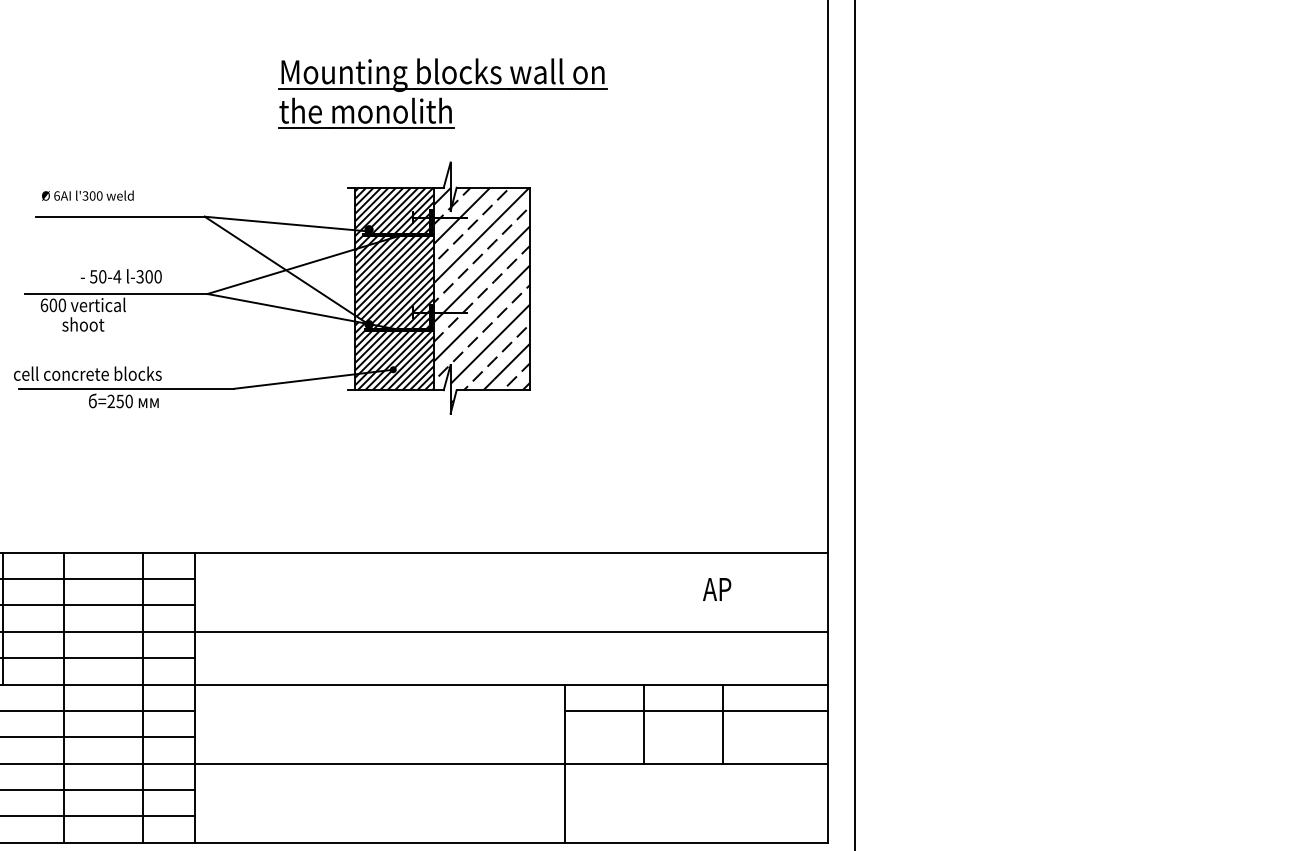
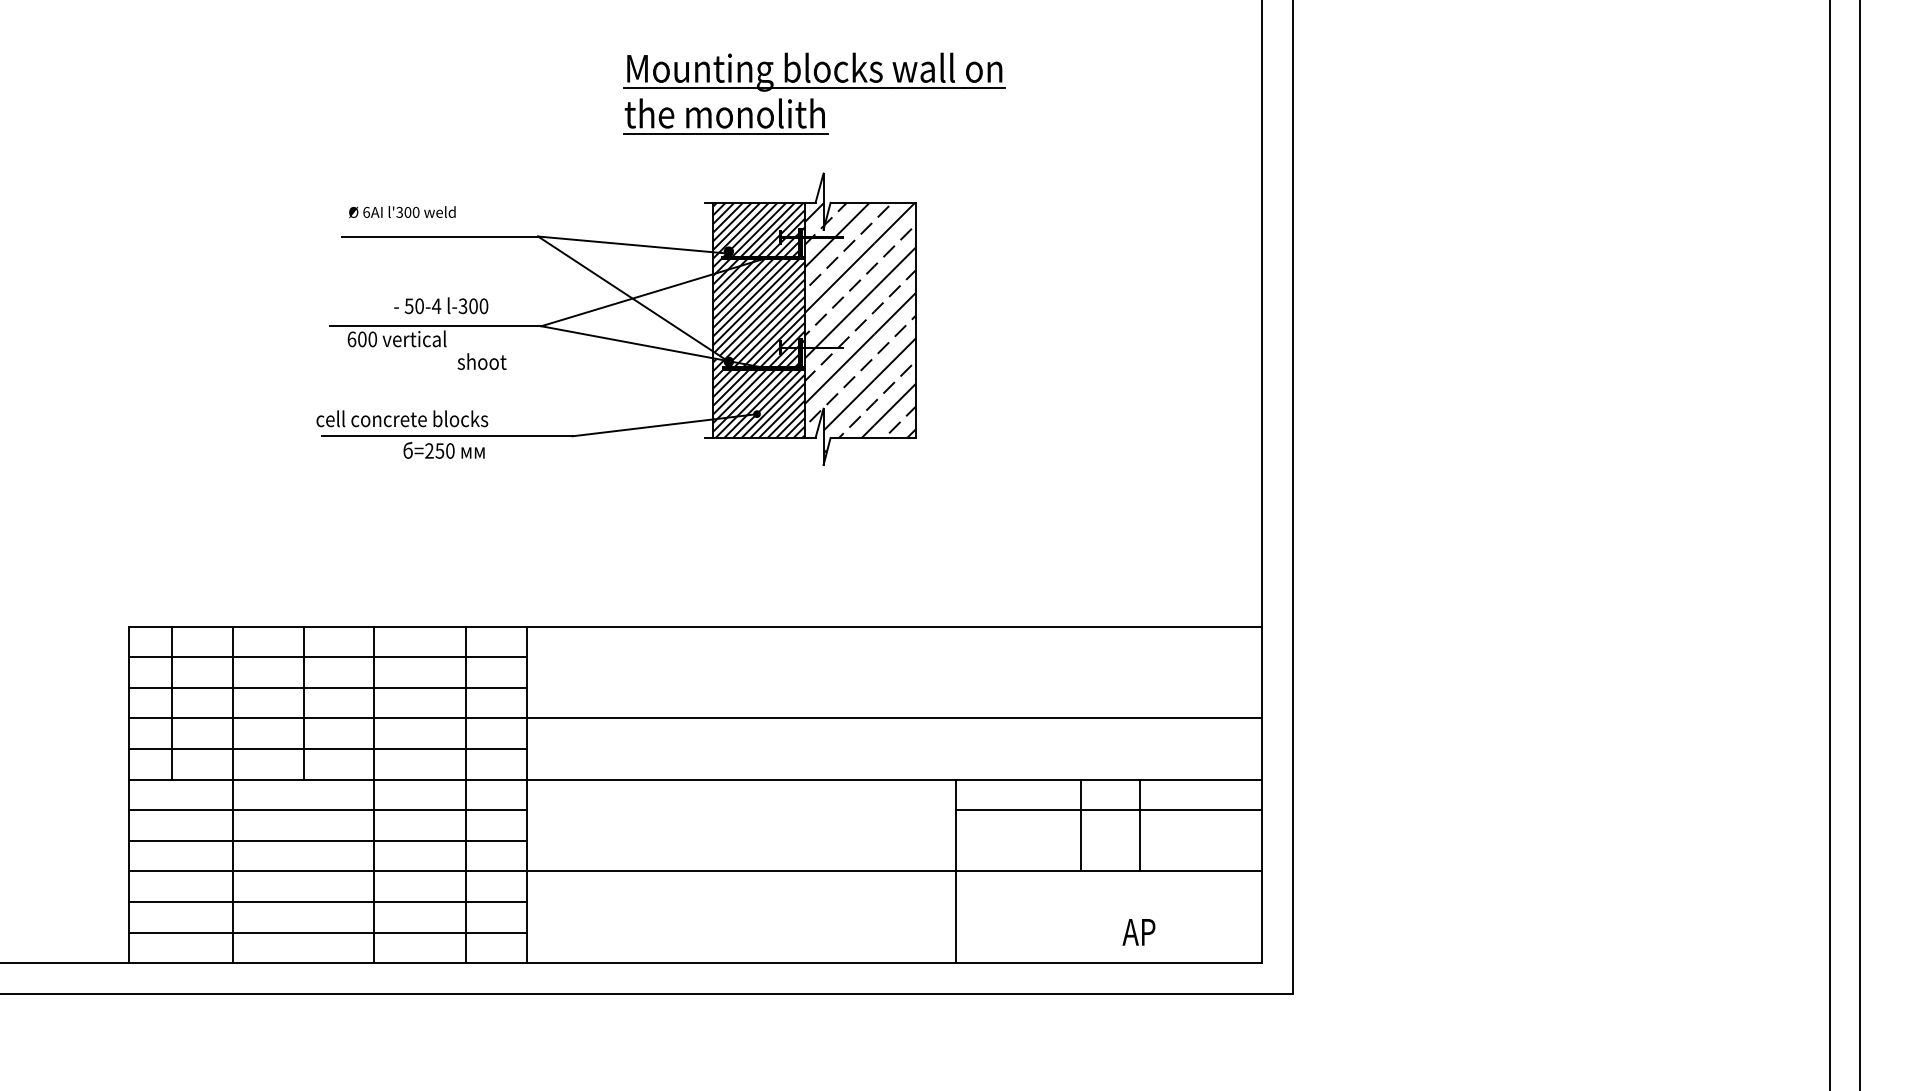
text: (82, 324) -> (481, 361), moved
text: (716, 589) -> (1138, 932), moved
line: (643, 724) -> (1080, 825), moved

